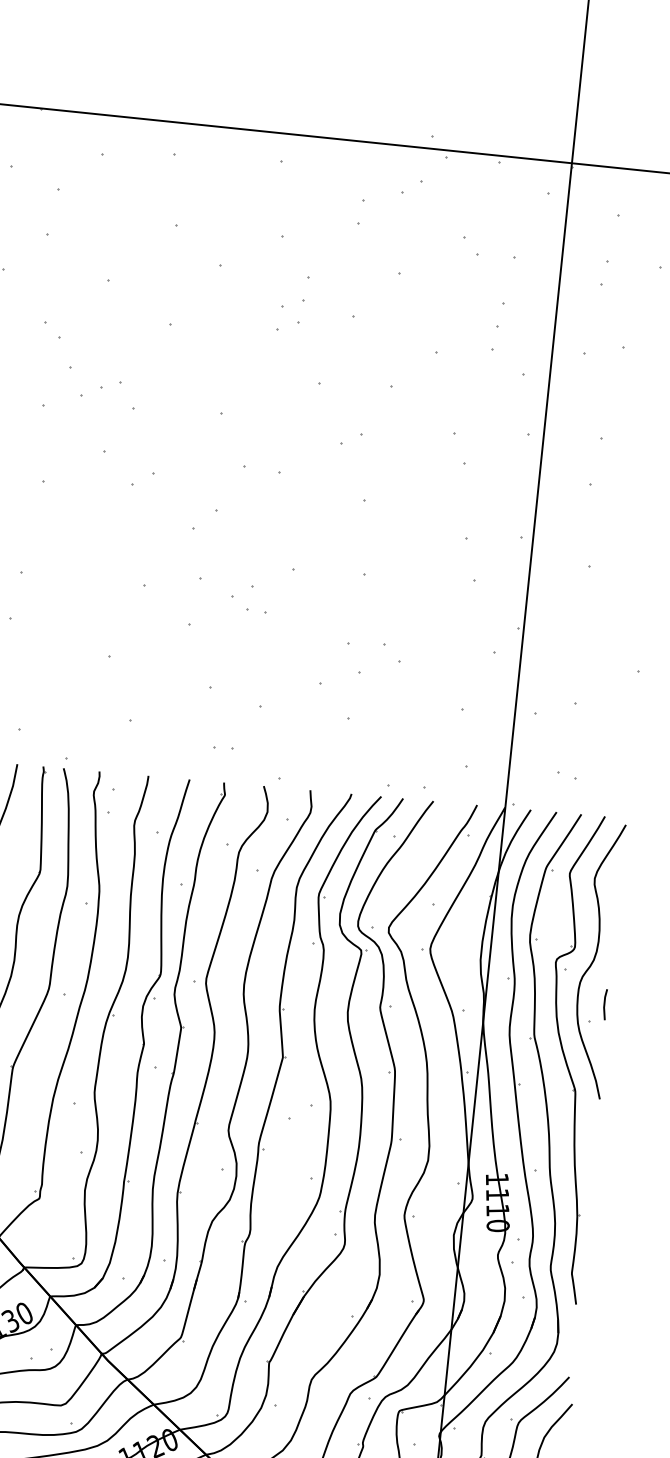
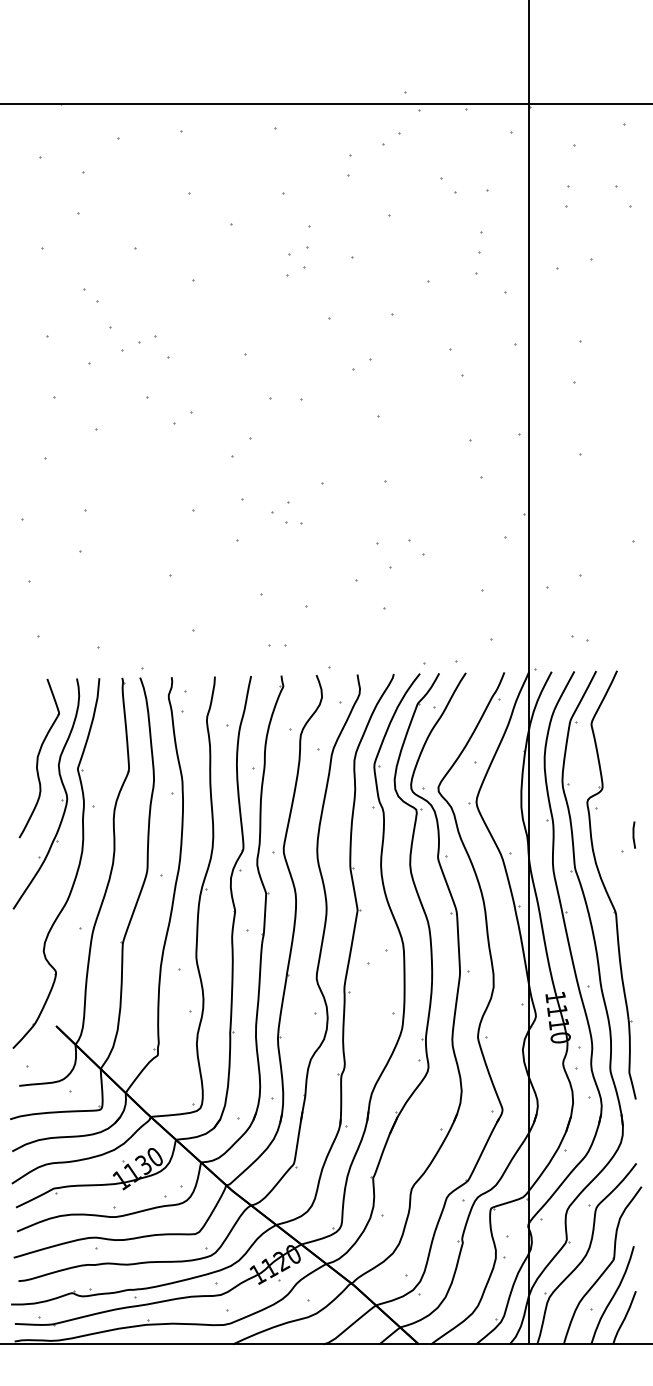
curve: (595, 960) -> (621, 797), removed

